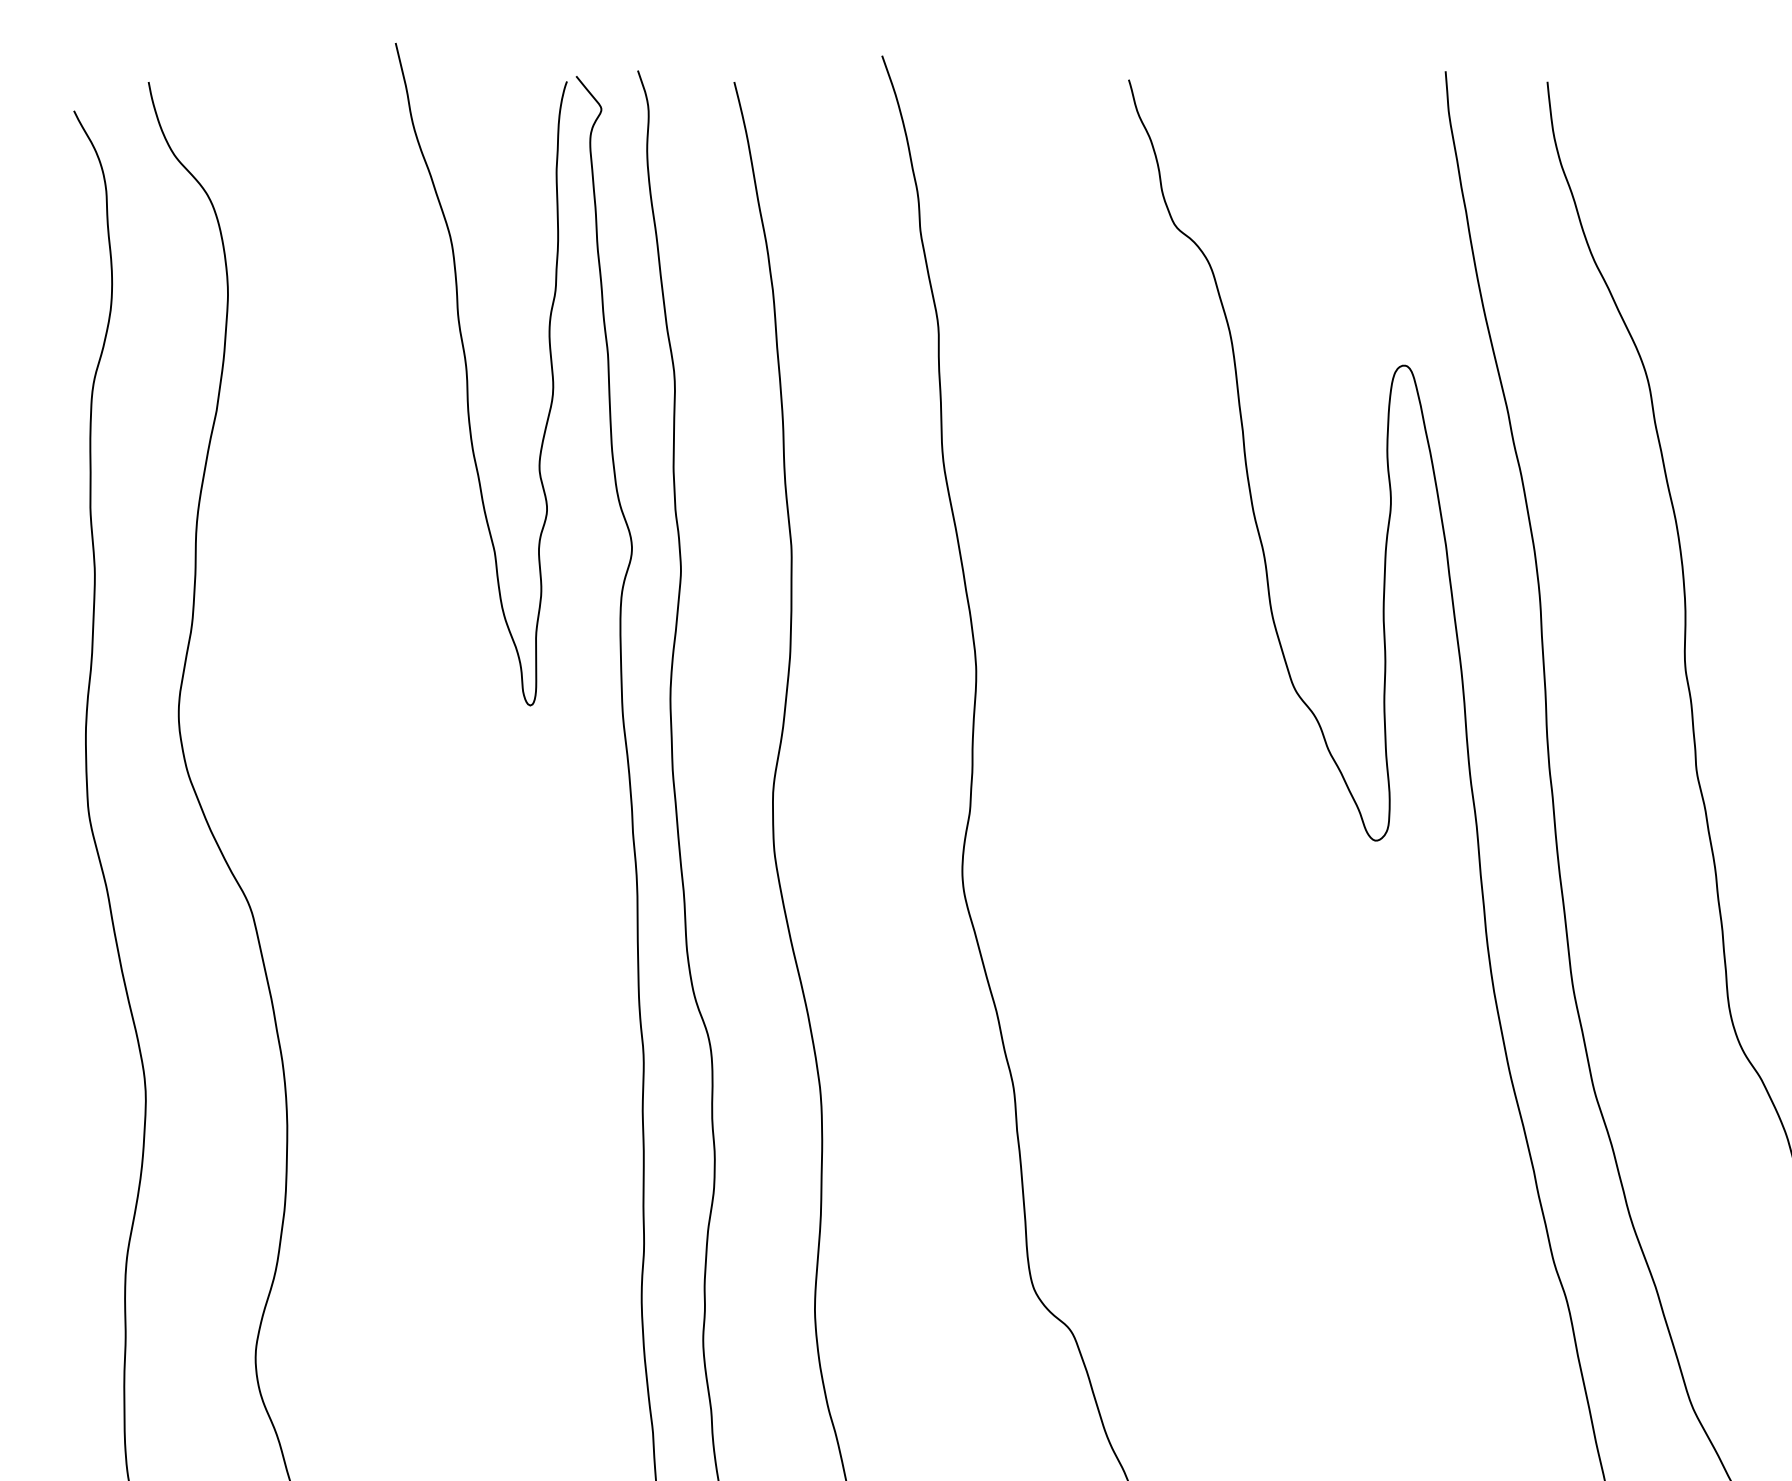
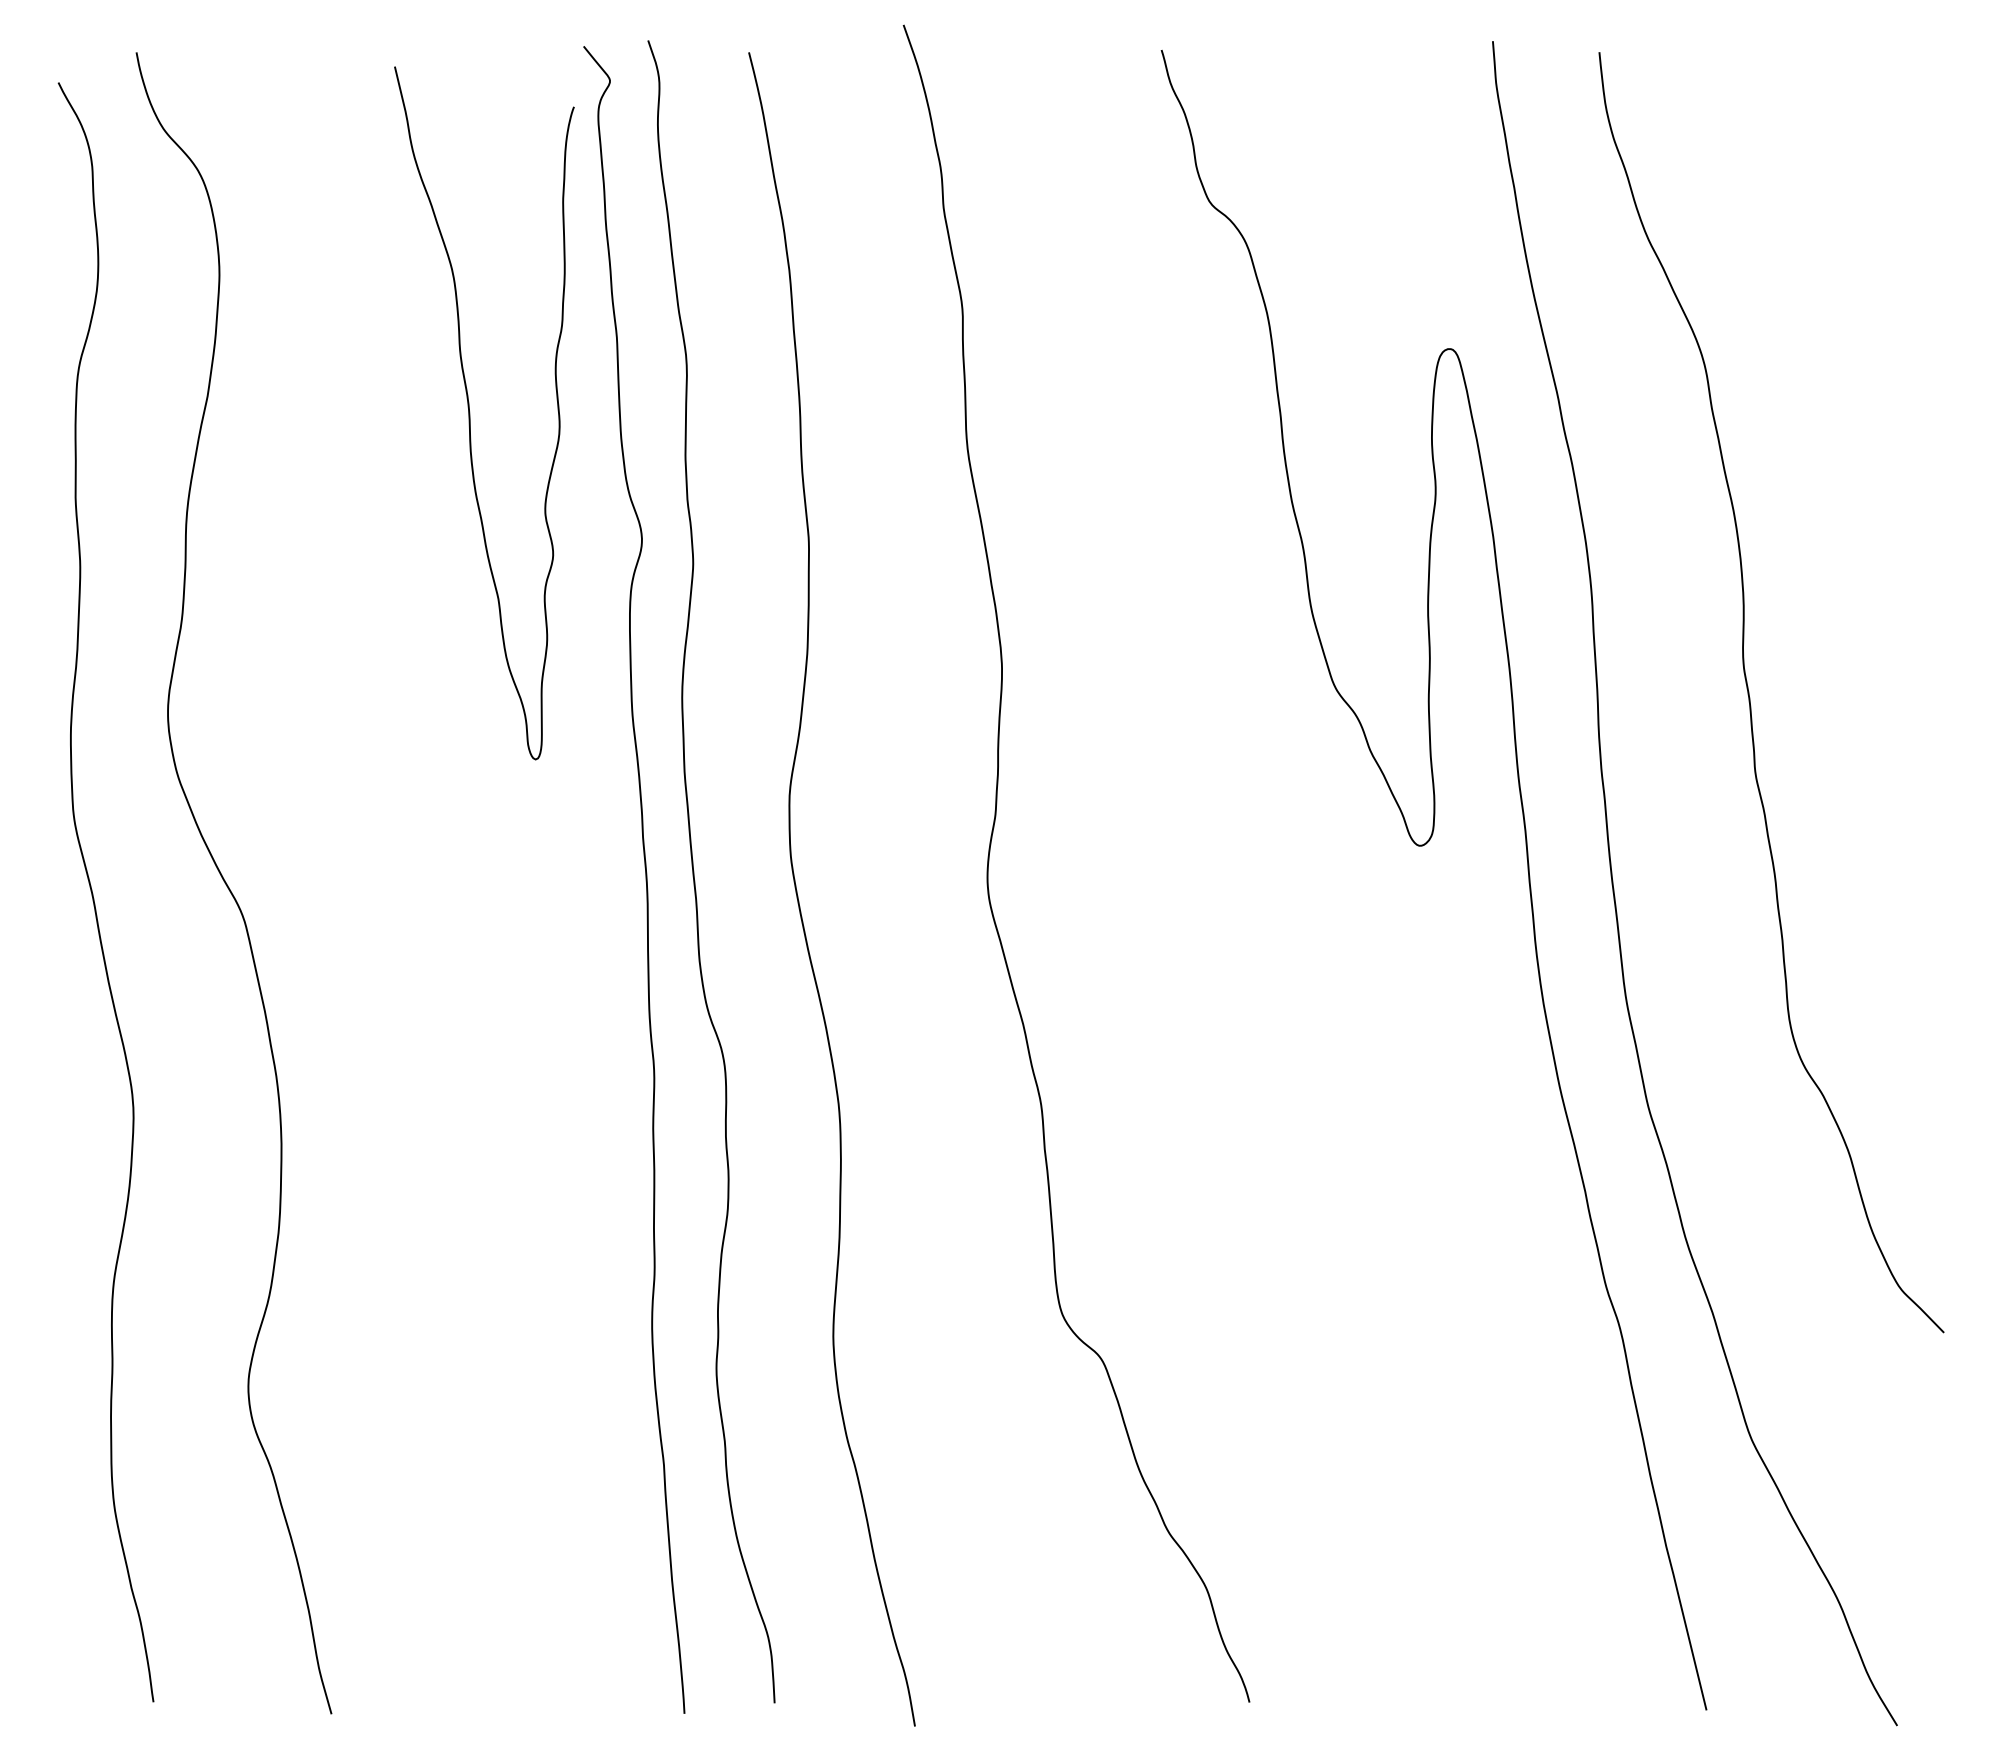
curve: (468, 374) -> (470, 413), moved

